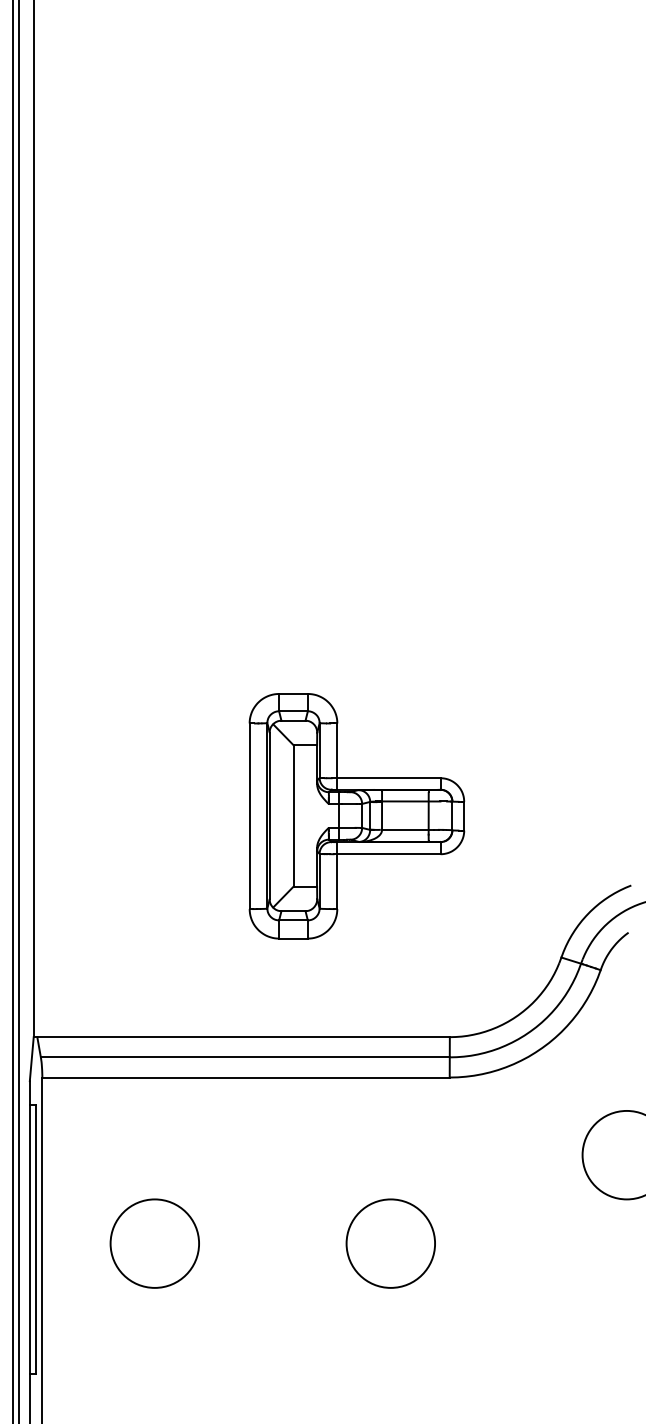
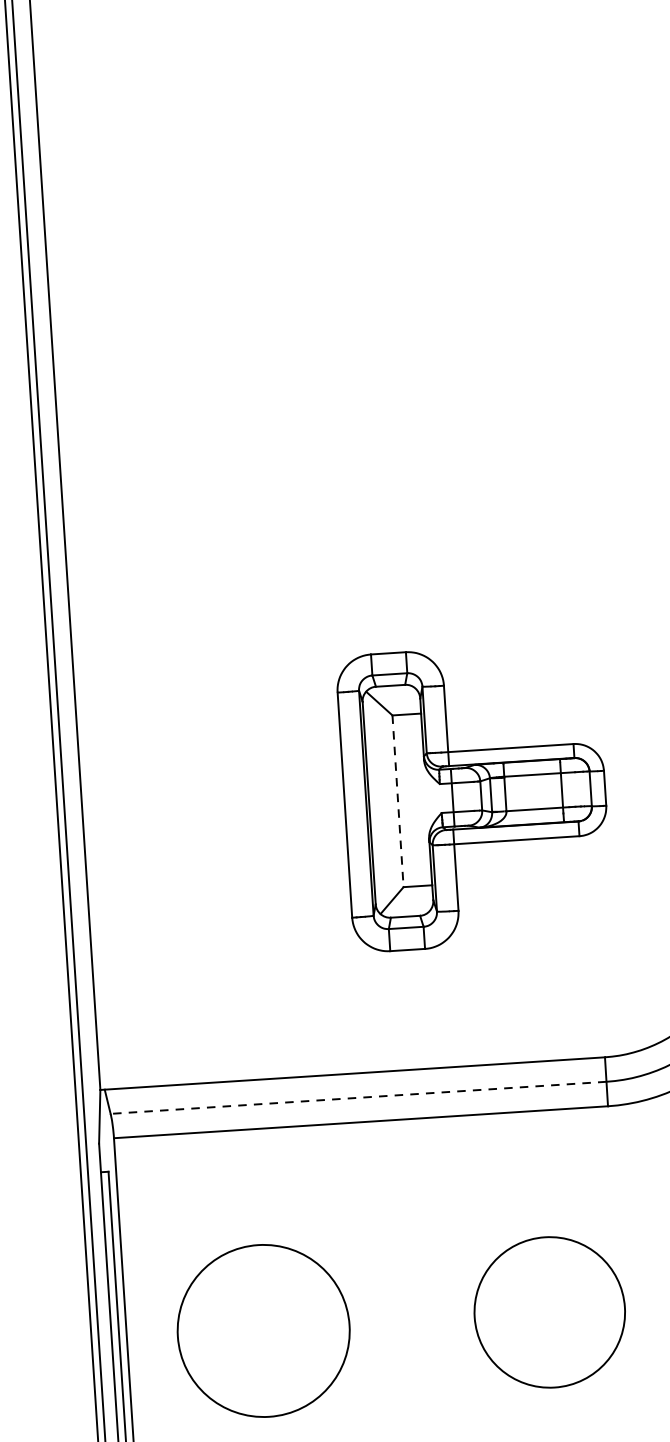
line: (293, 815) -> (398, 800), solid -> dashed
line: (244, 1057) -> (357, 1098), solid -> dashed
circle: (154, 1243) -> (263, 1330), size x1.6
circle: (390, 1243) -> (549, 1312), size x1.4

